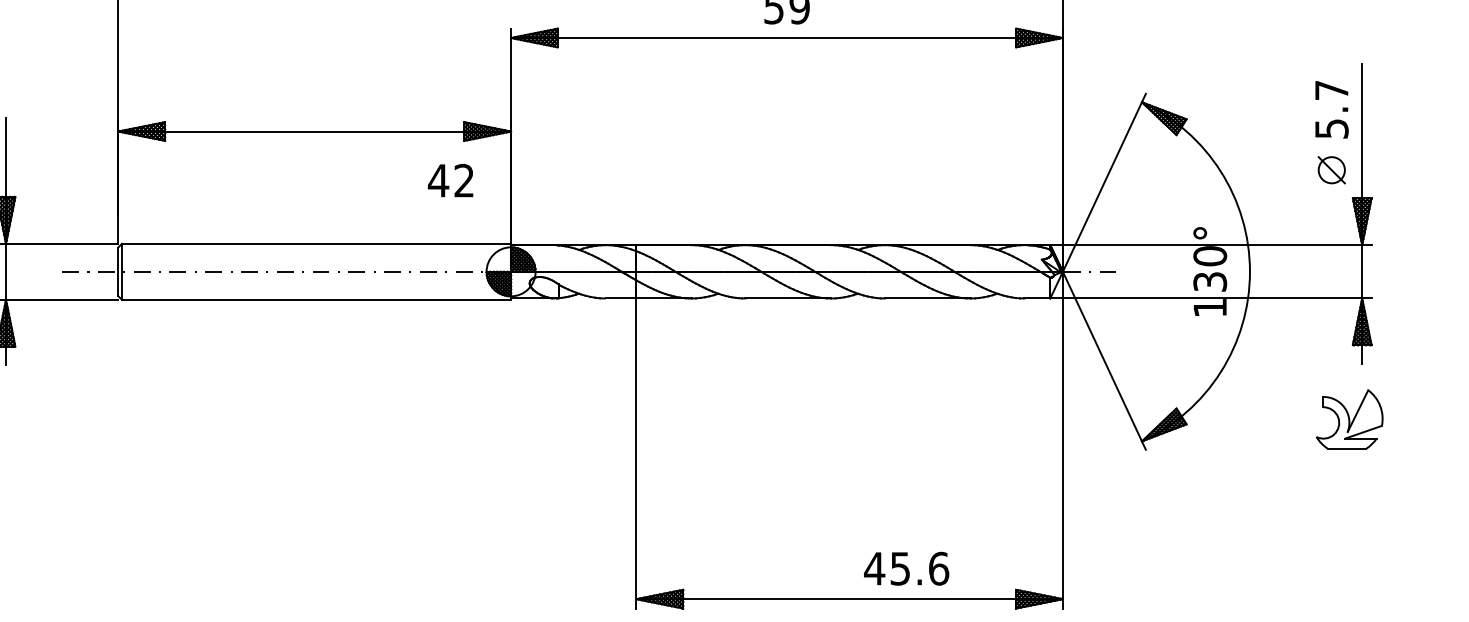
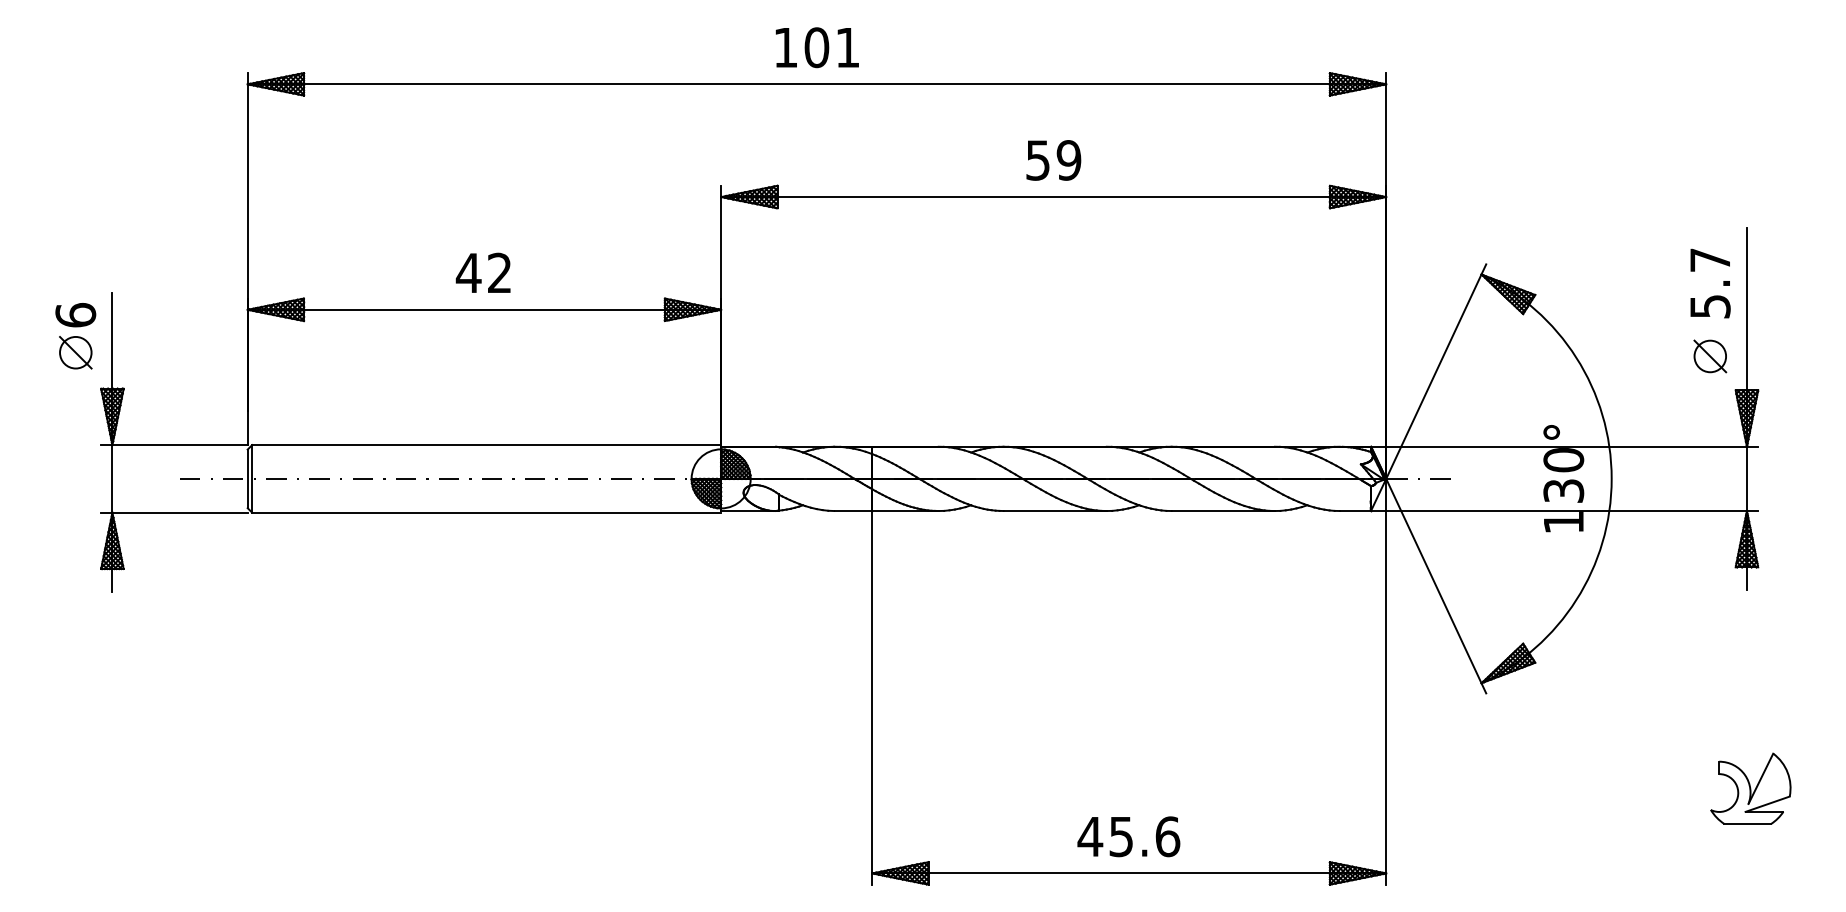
text: (449, 180) -> (482, 272), moved
part: (1349, 419) -> (1750, 788), moved
text: (906, 568) -> (1128, 836), moved

